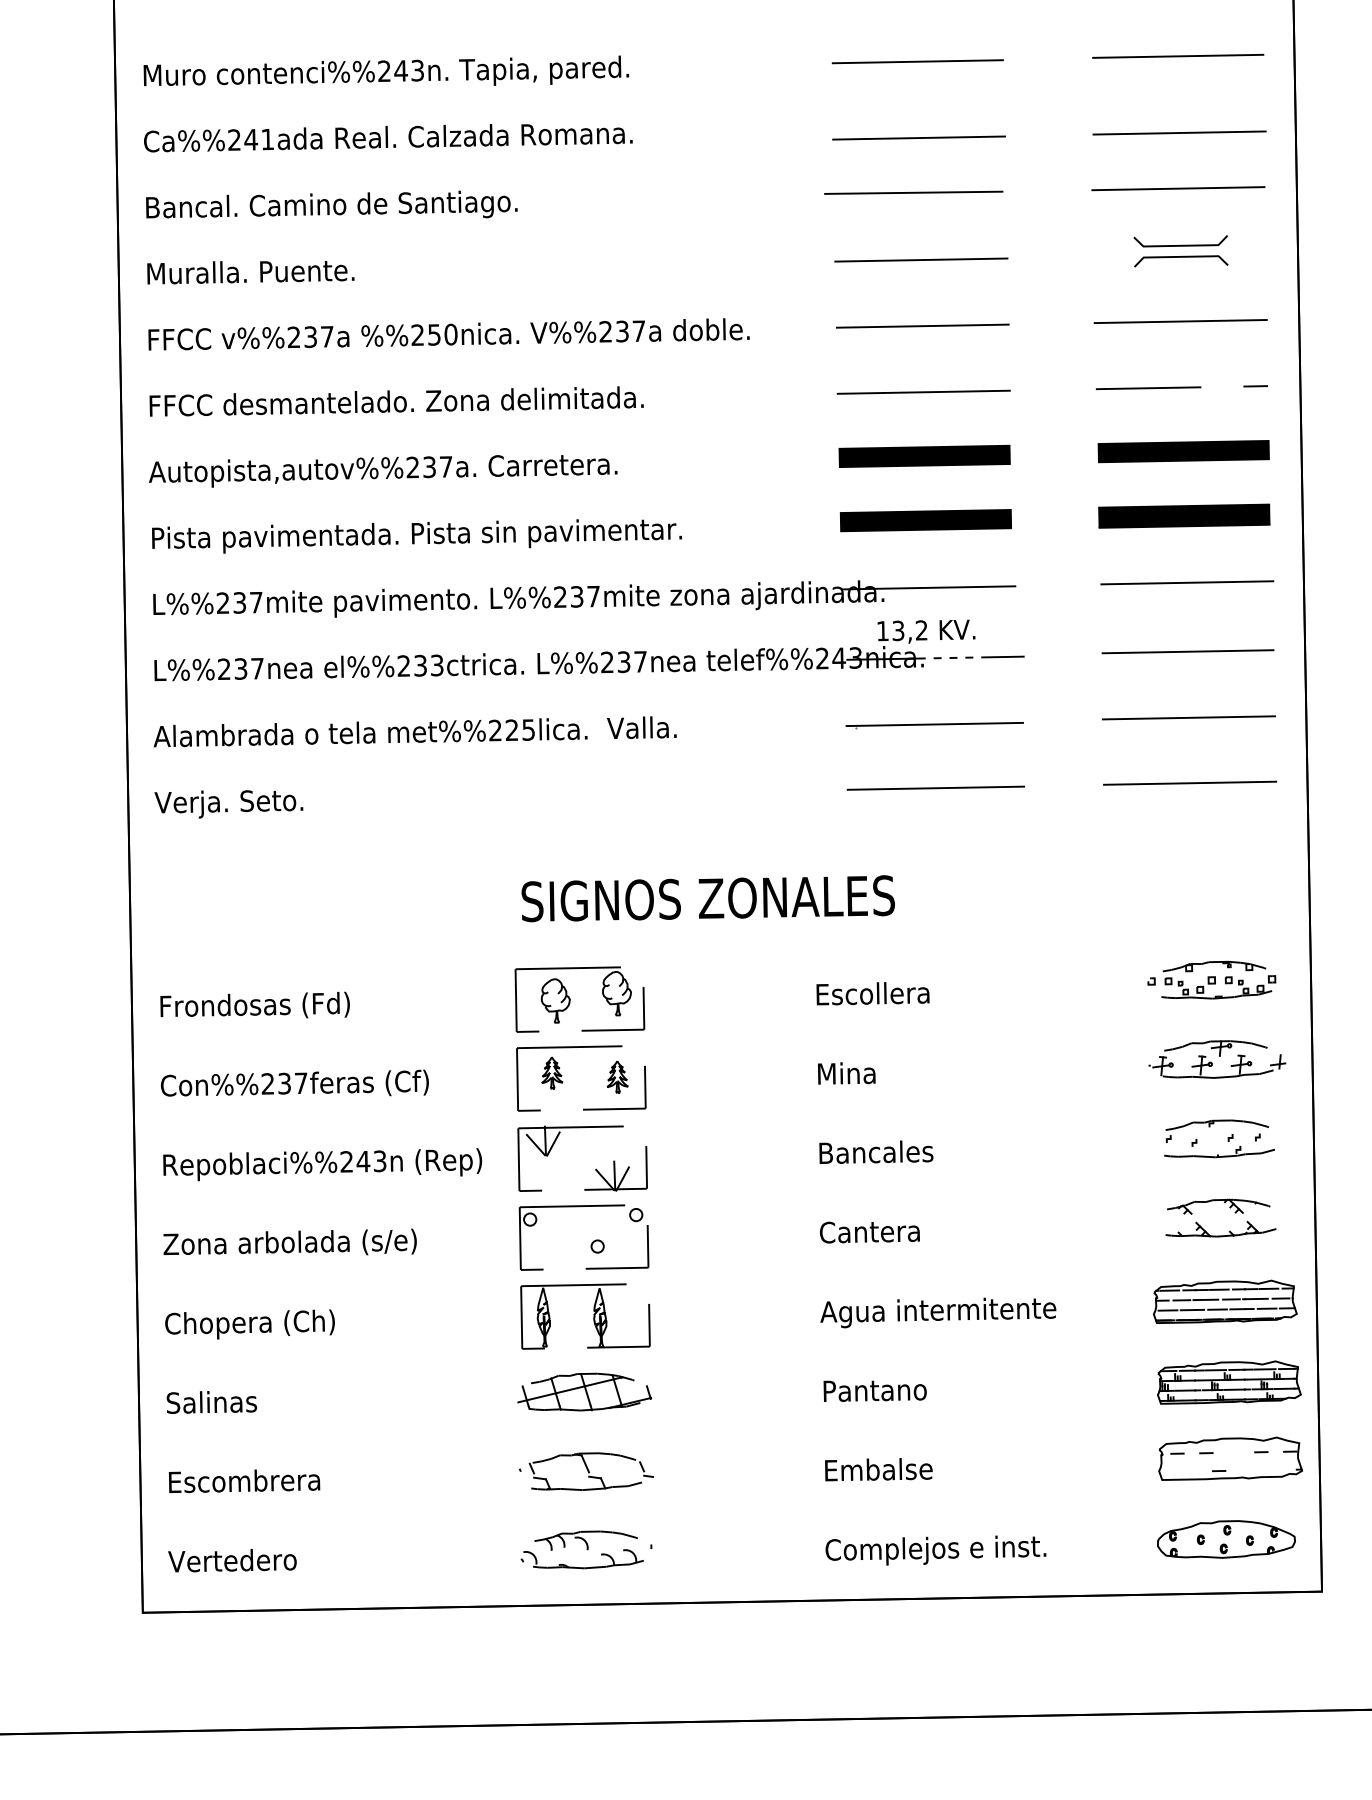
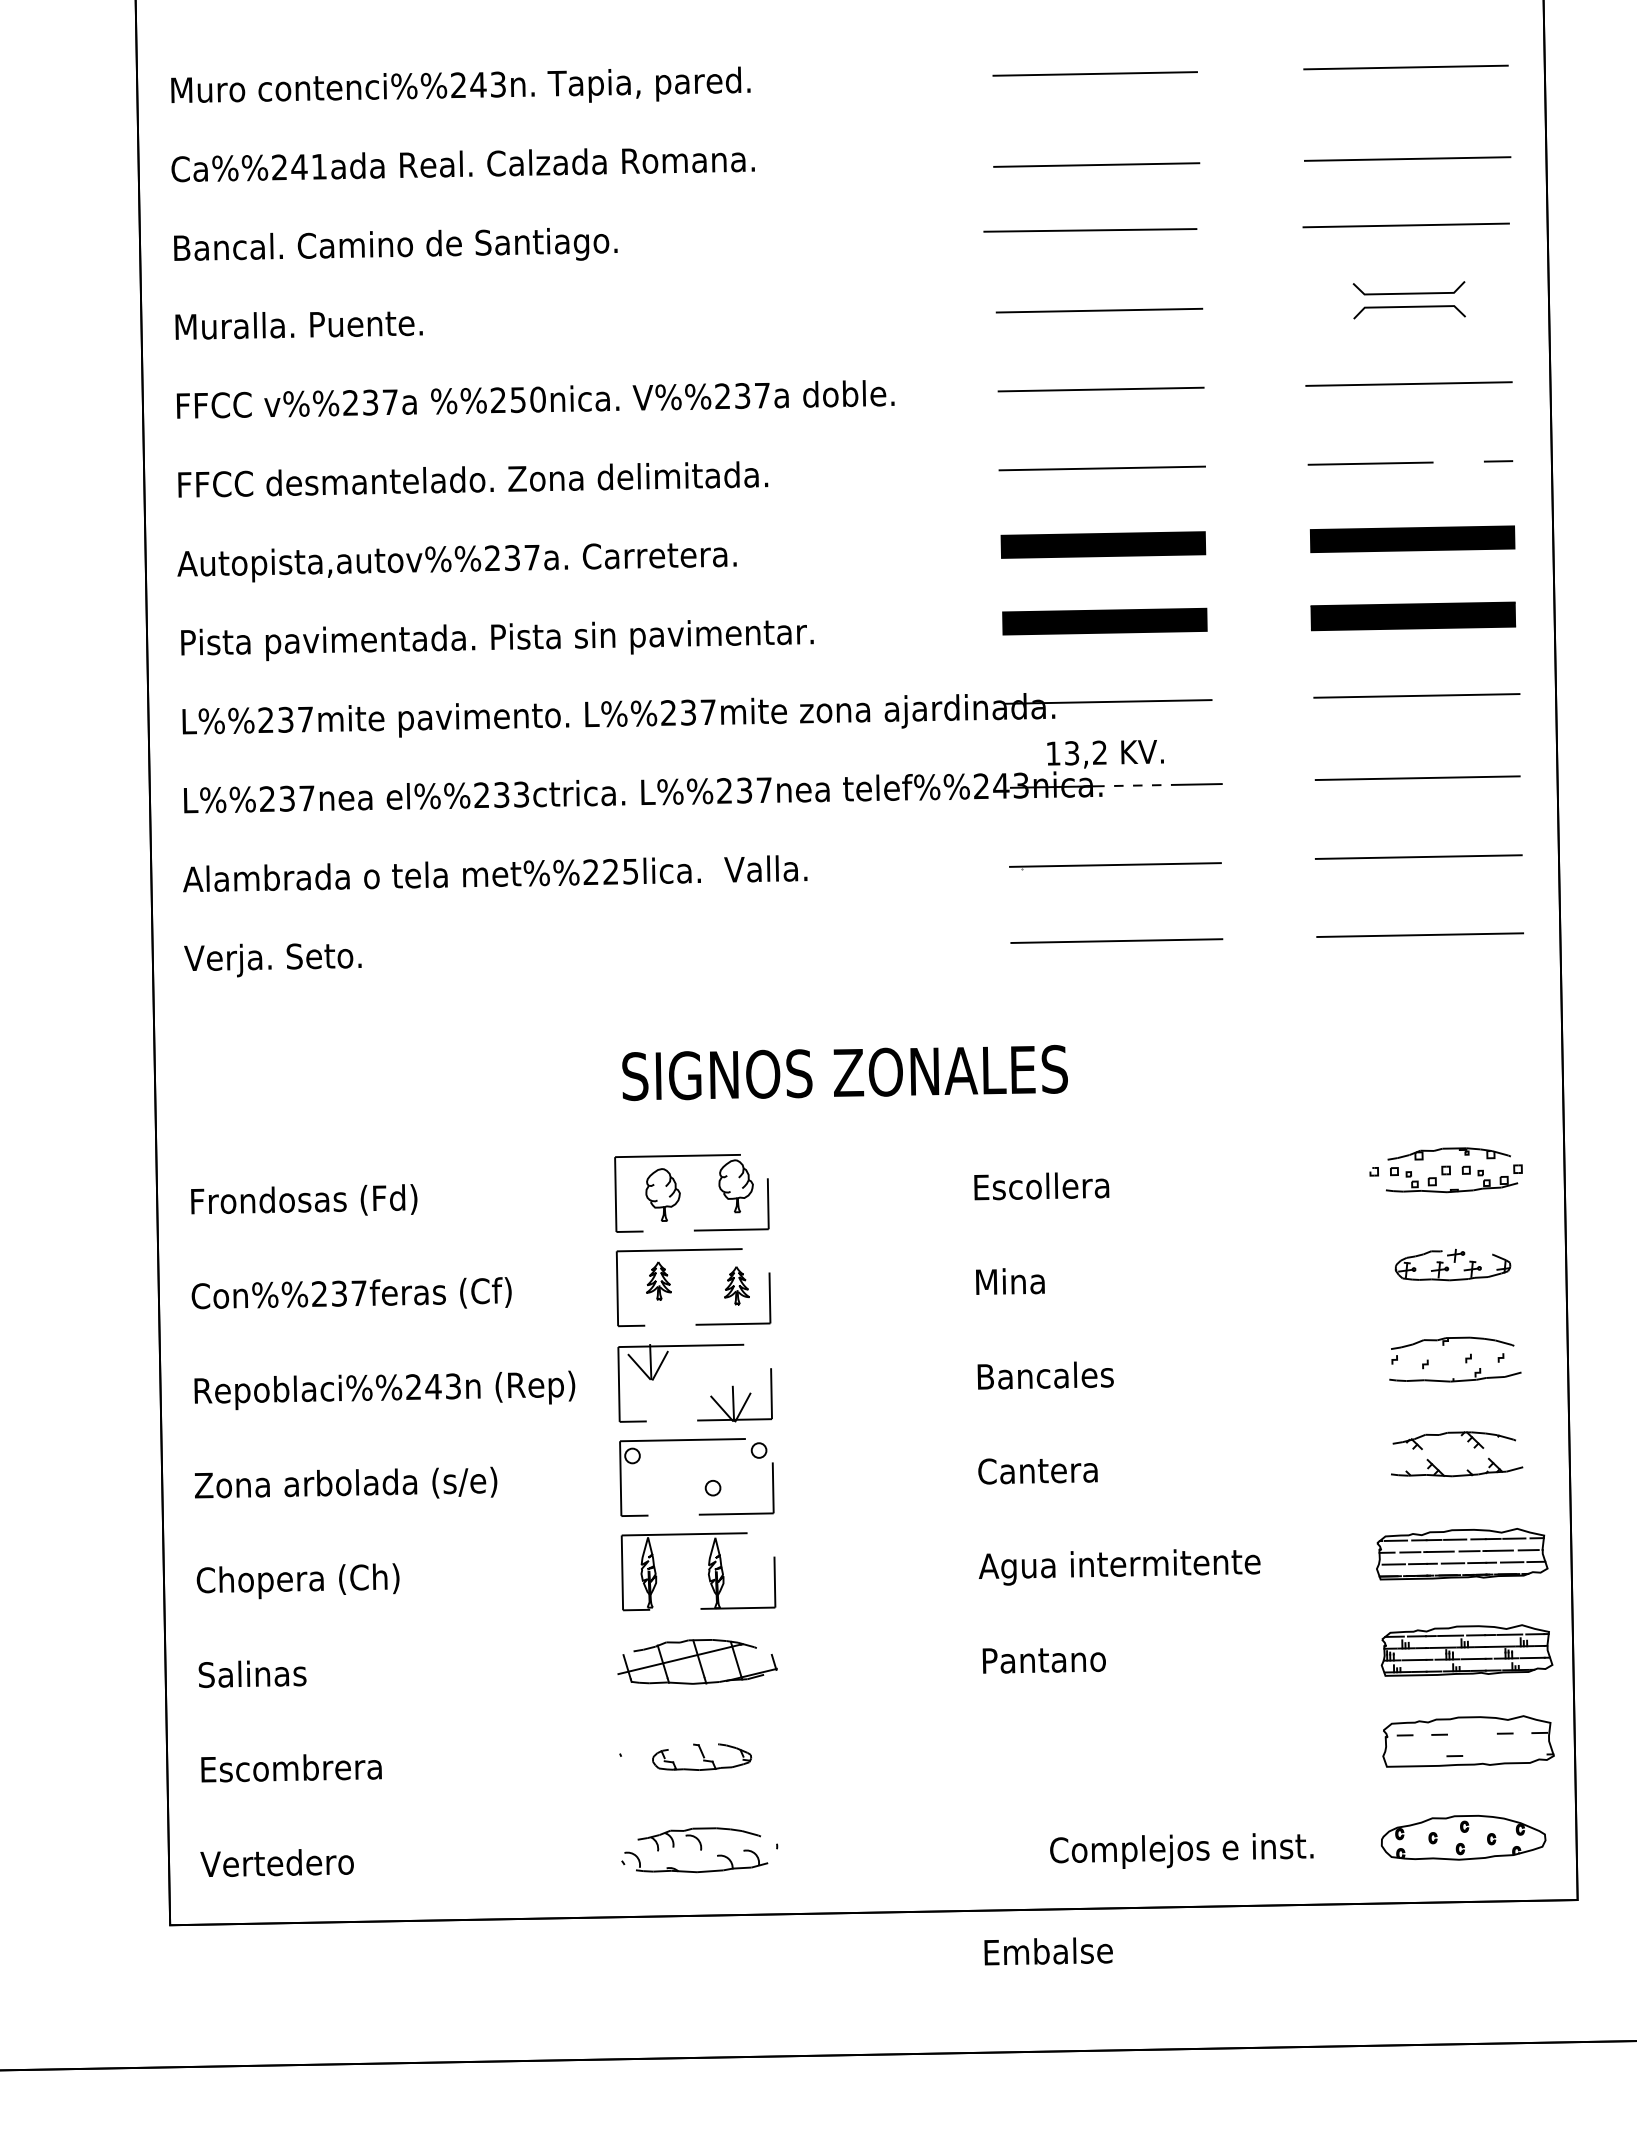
part: (1217, 1059) -> (1452, 1264), size x0.7
text: (878, 1469) -> (1048, 1951), moved
part: (591, 1471) -> (705, 1756), size x0.6
text: (935, 1550) -> (1181, 1850), moved

